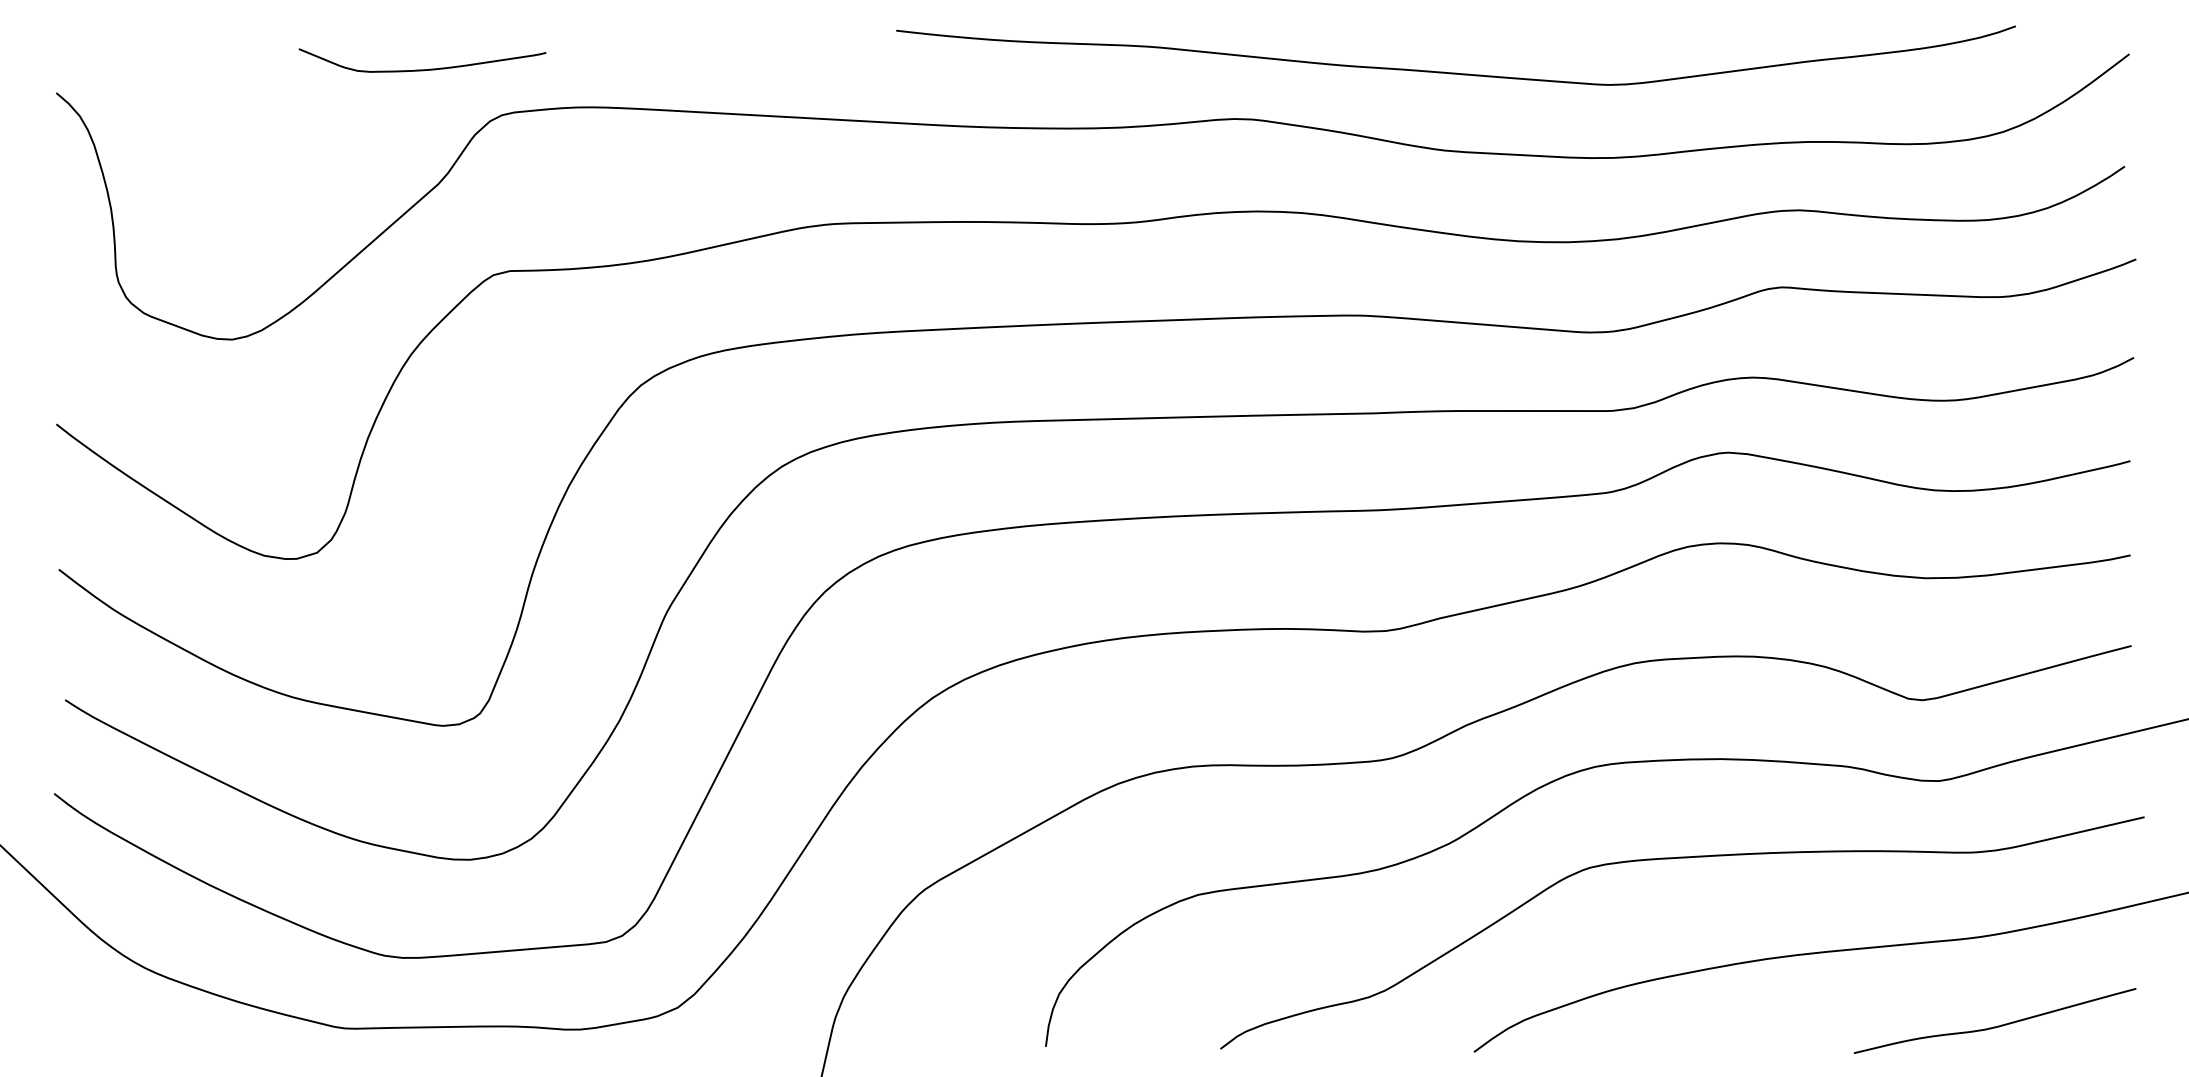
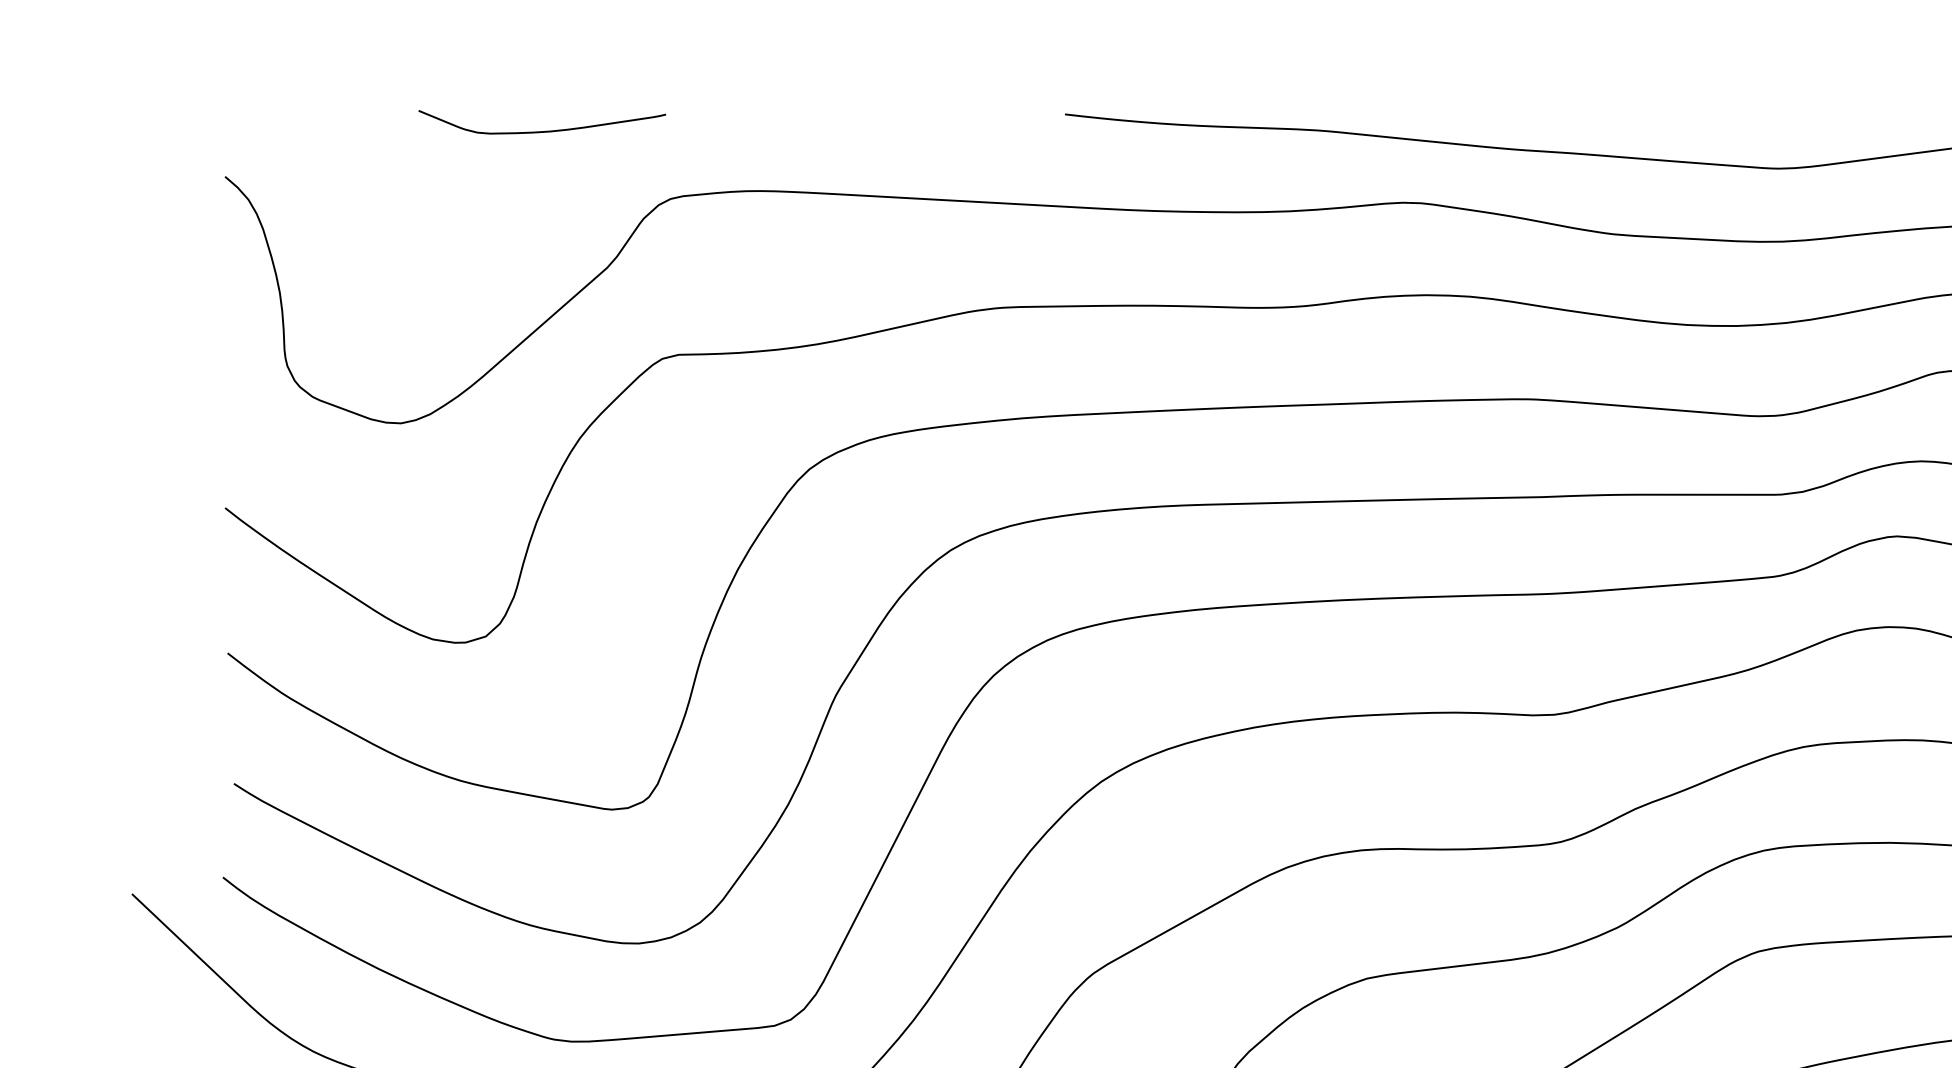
curve: (422, 69) -> (542, 131), moved

